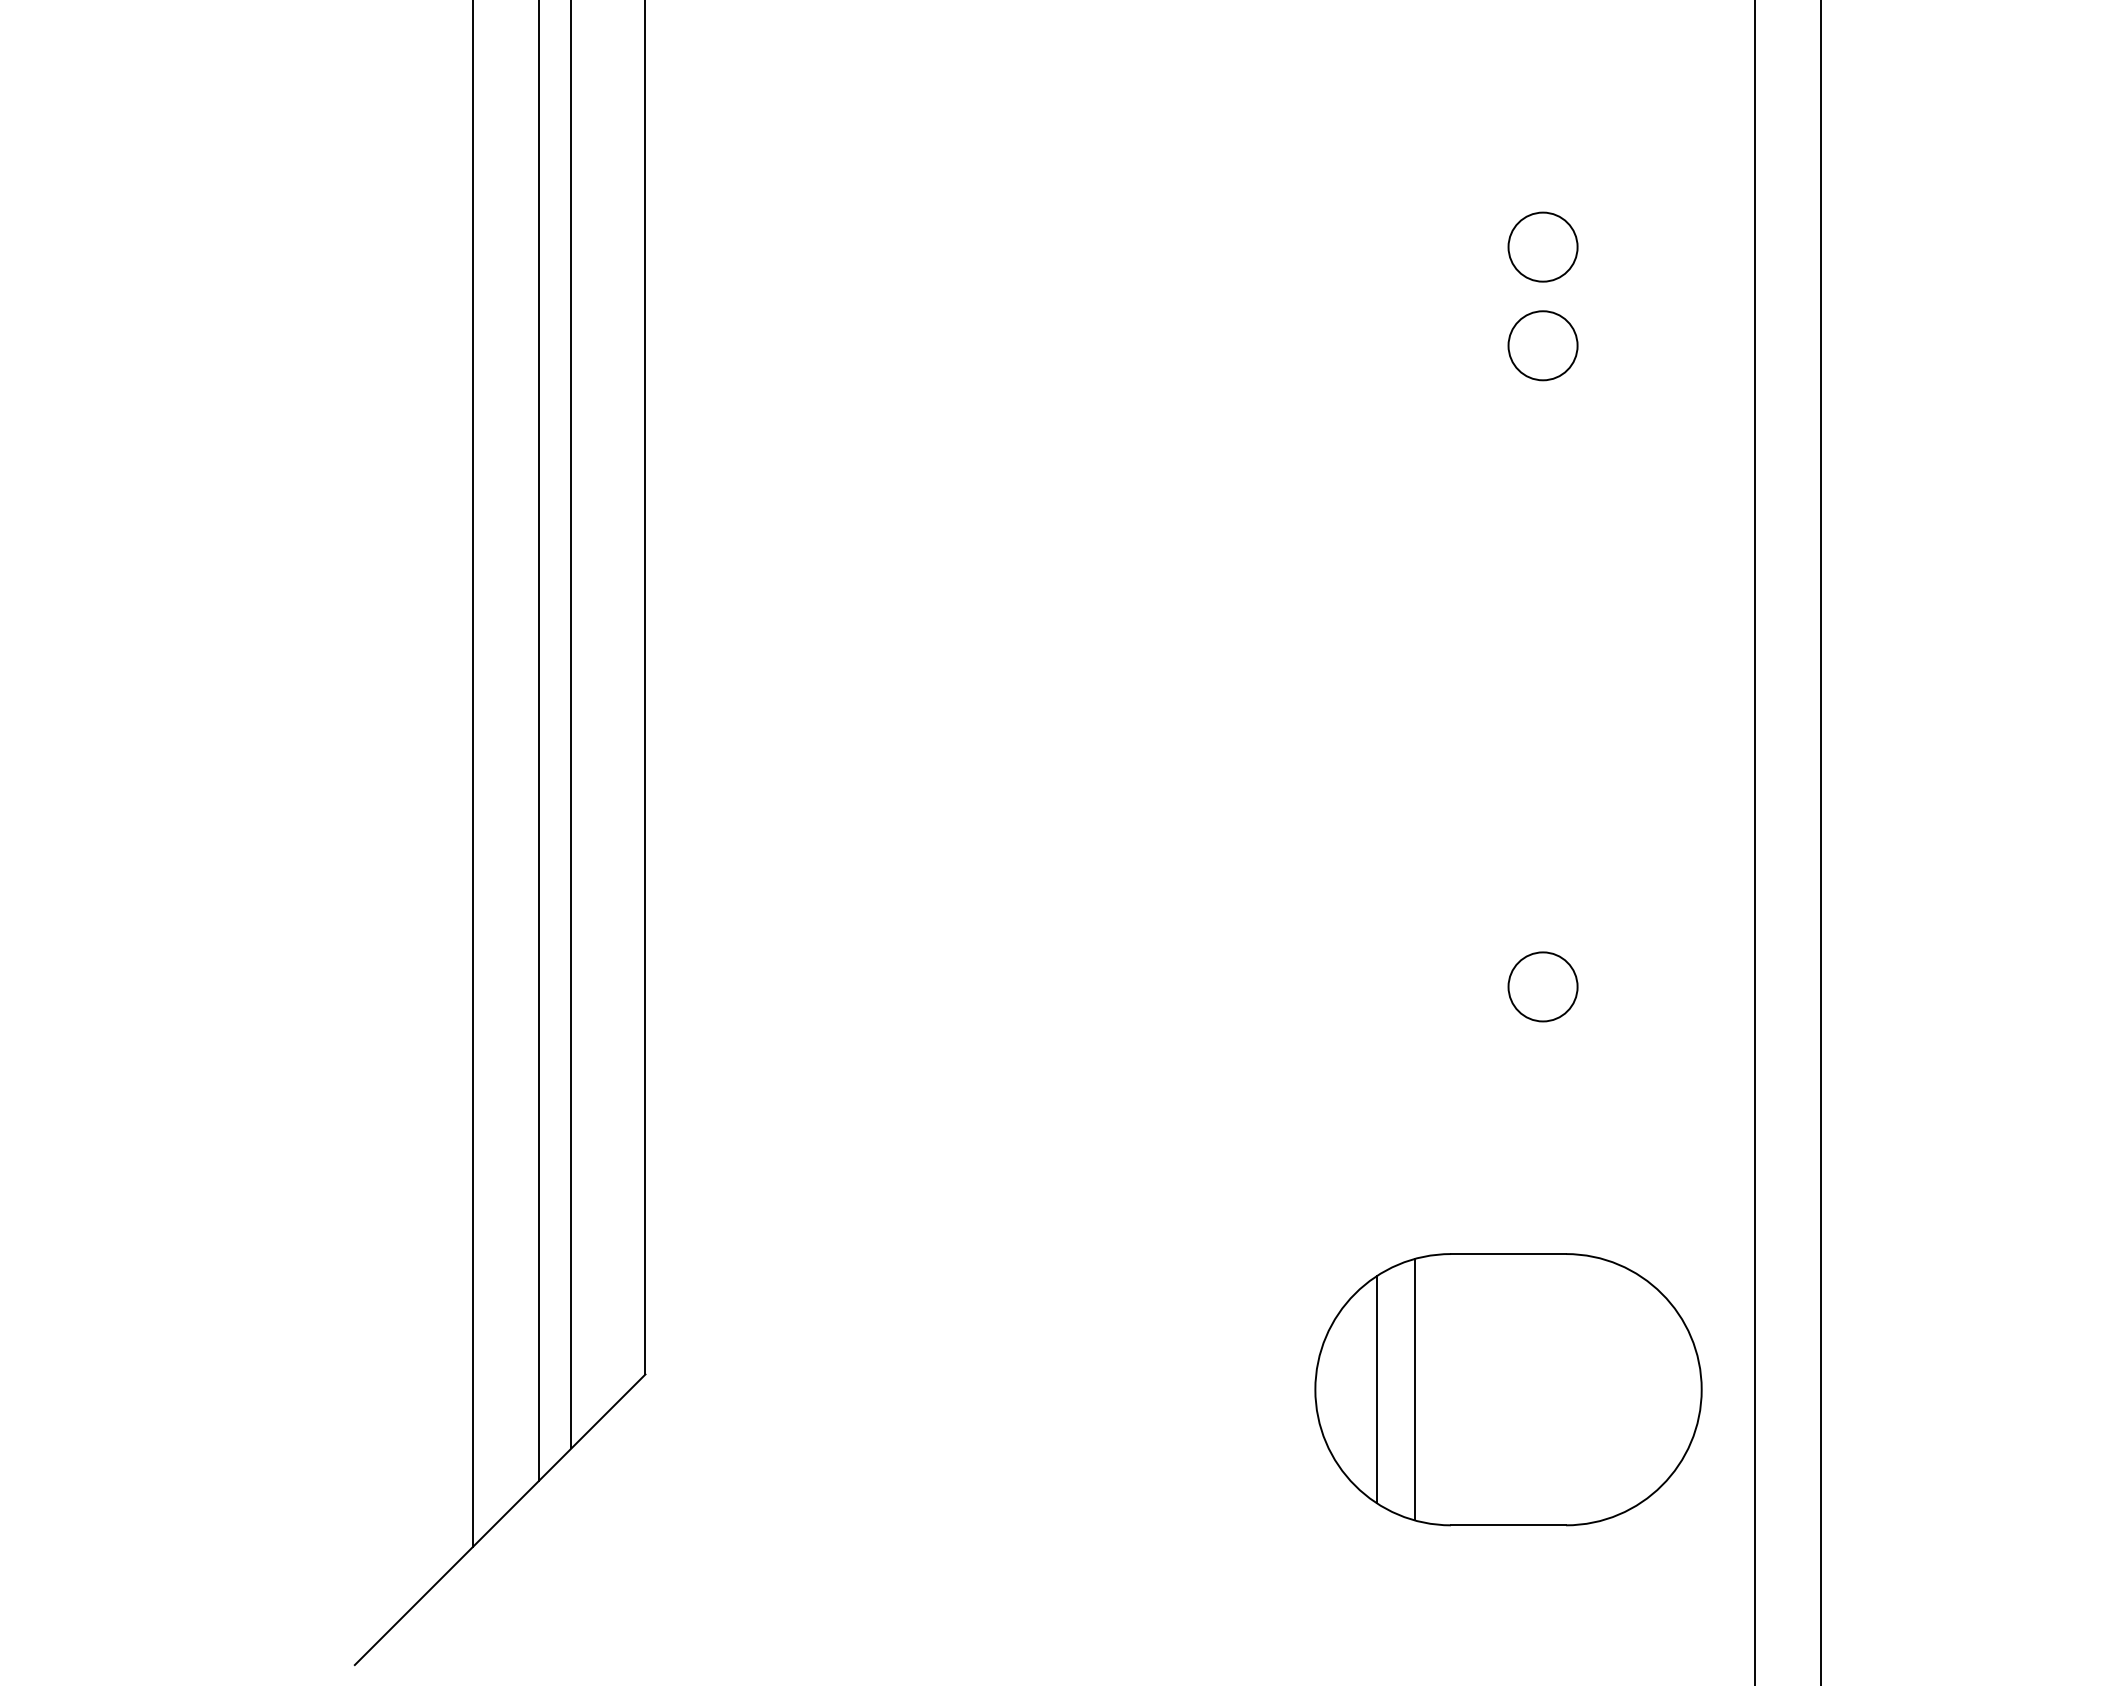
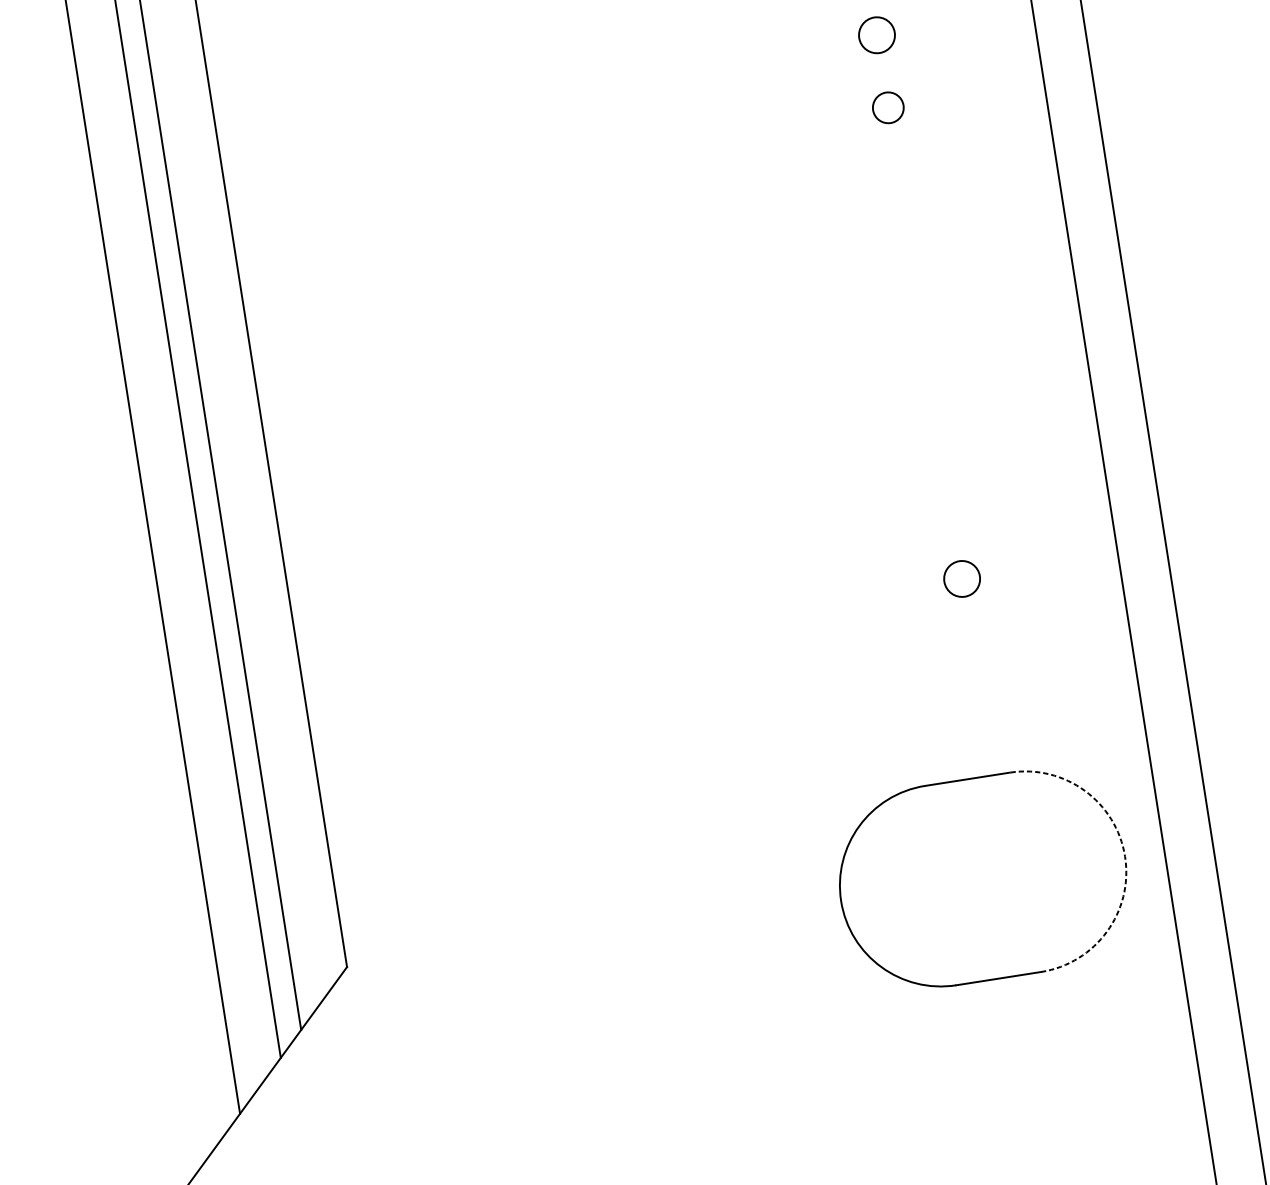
circle: (1542, 246) -> (876, 34), size x0.7
circle: (1542, 345) -> (887, 107), size x0.6
circle: (1542, 986) -> (961, 578), size x0.7
line: (1377, 1389) -> (886, 893), removed
line: (1414, 1389) -> (913, 889), removed
arc: (1701, 1389) -> (1124, 856), solid -> dashed

